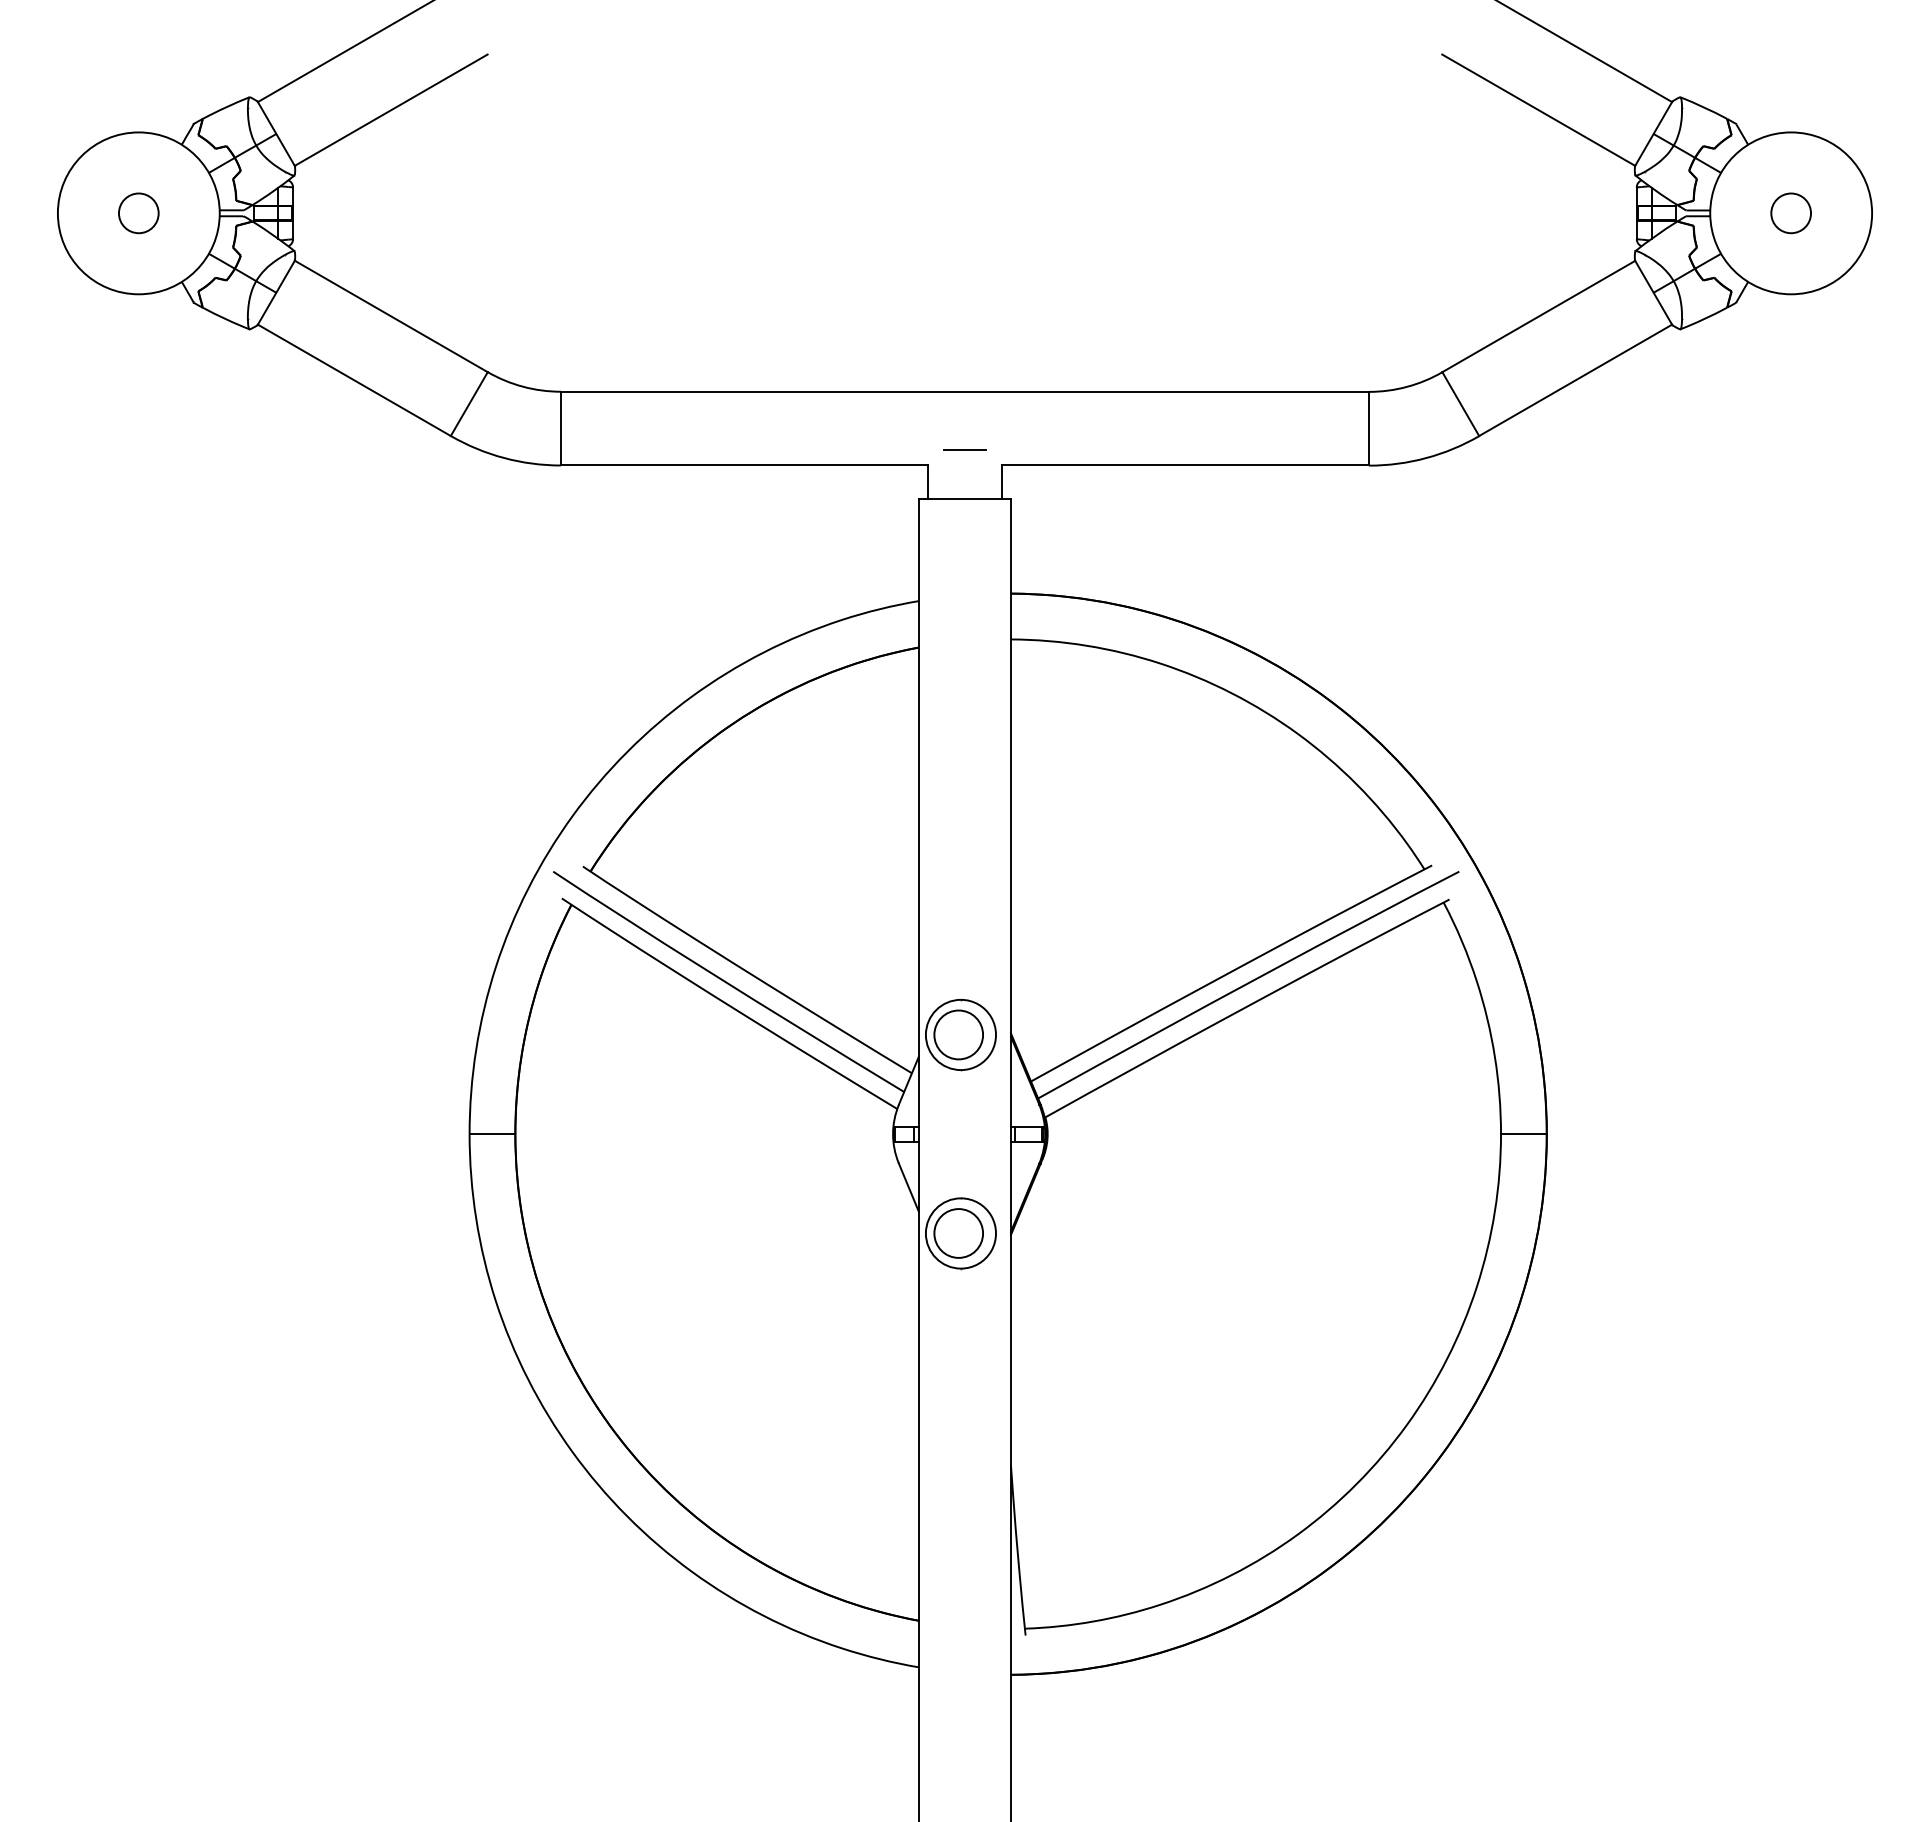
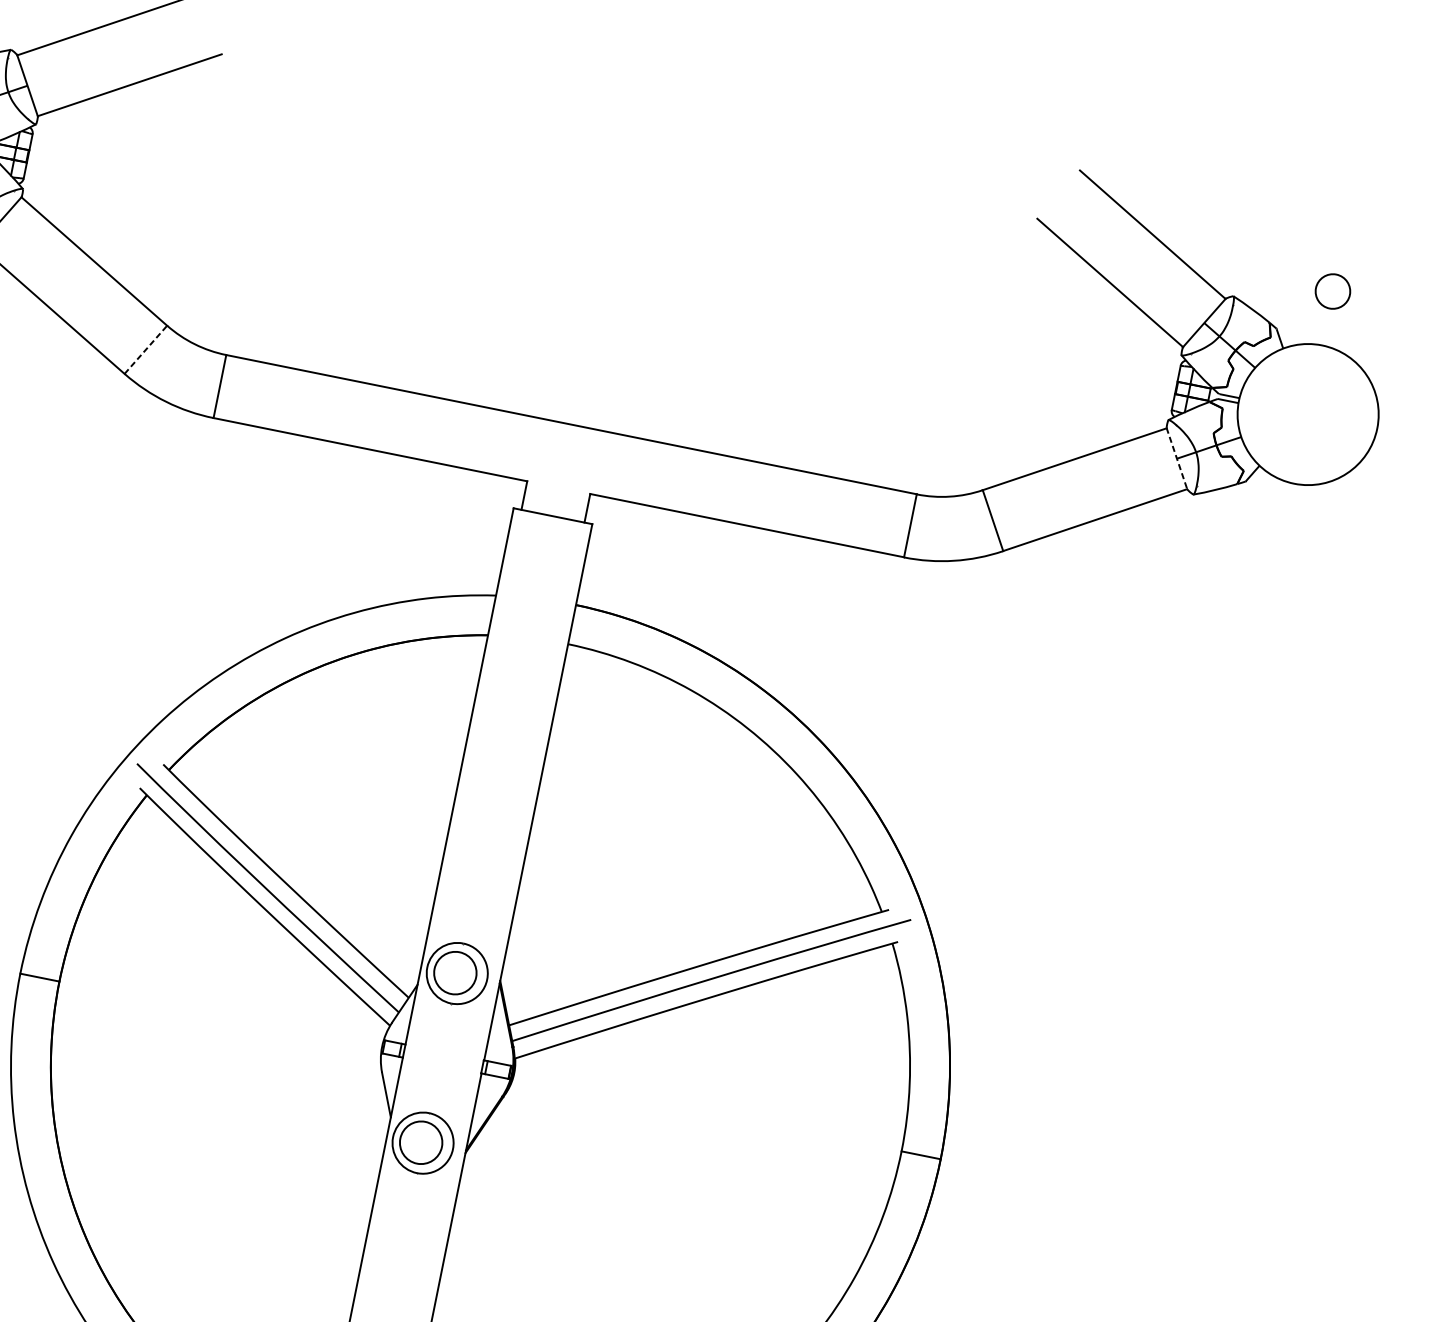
circle: (1790, 213) -> (1332, 291), moved
line: (1653, 293) -> (1176, 459), solid -> dashed
line: (469, 404) -> (145, 350), solid -> dashed
line: (964, 450) -> (560, 474), removed

